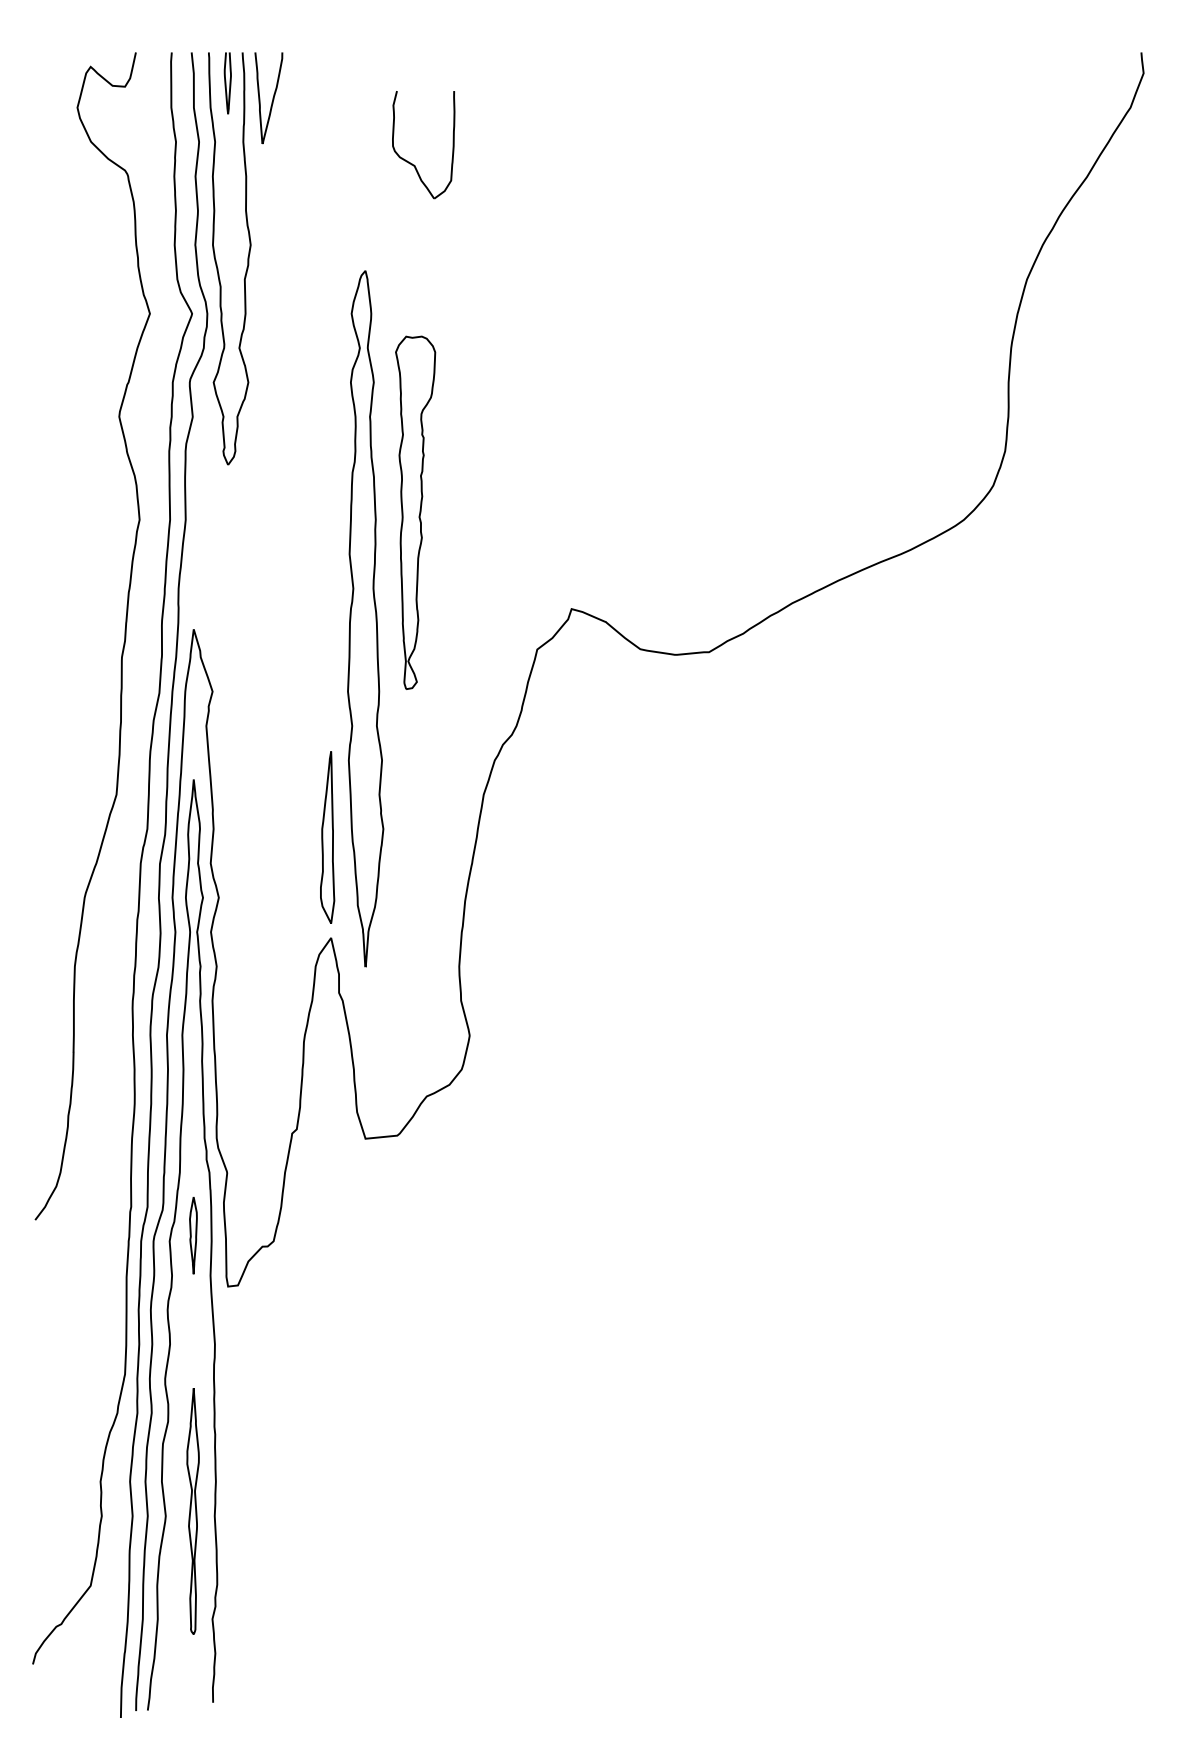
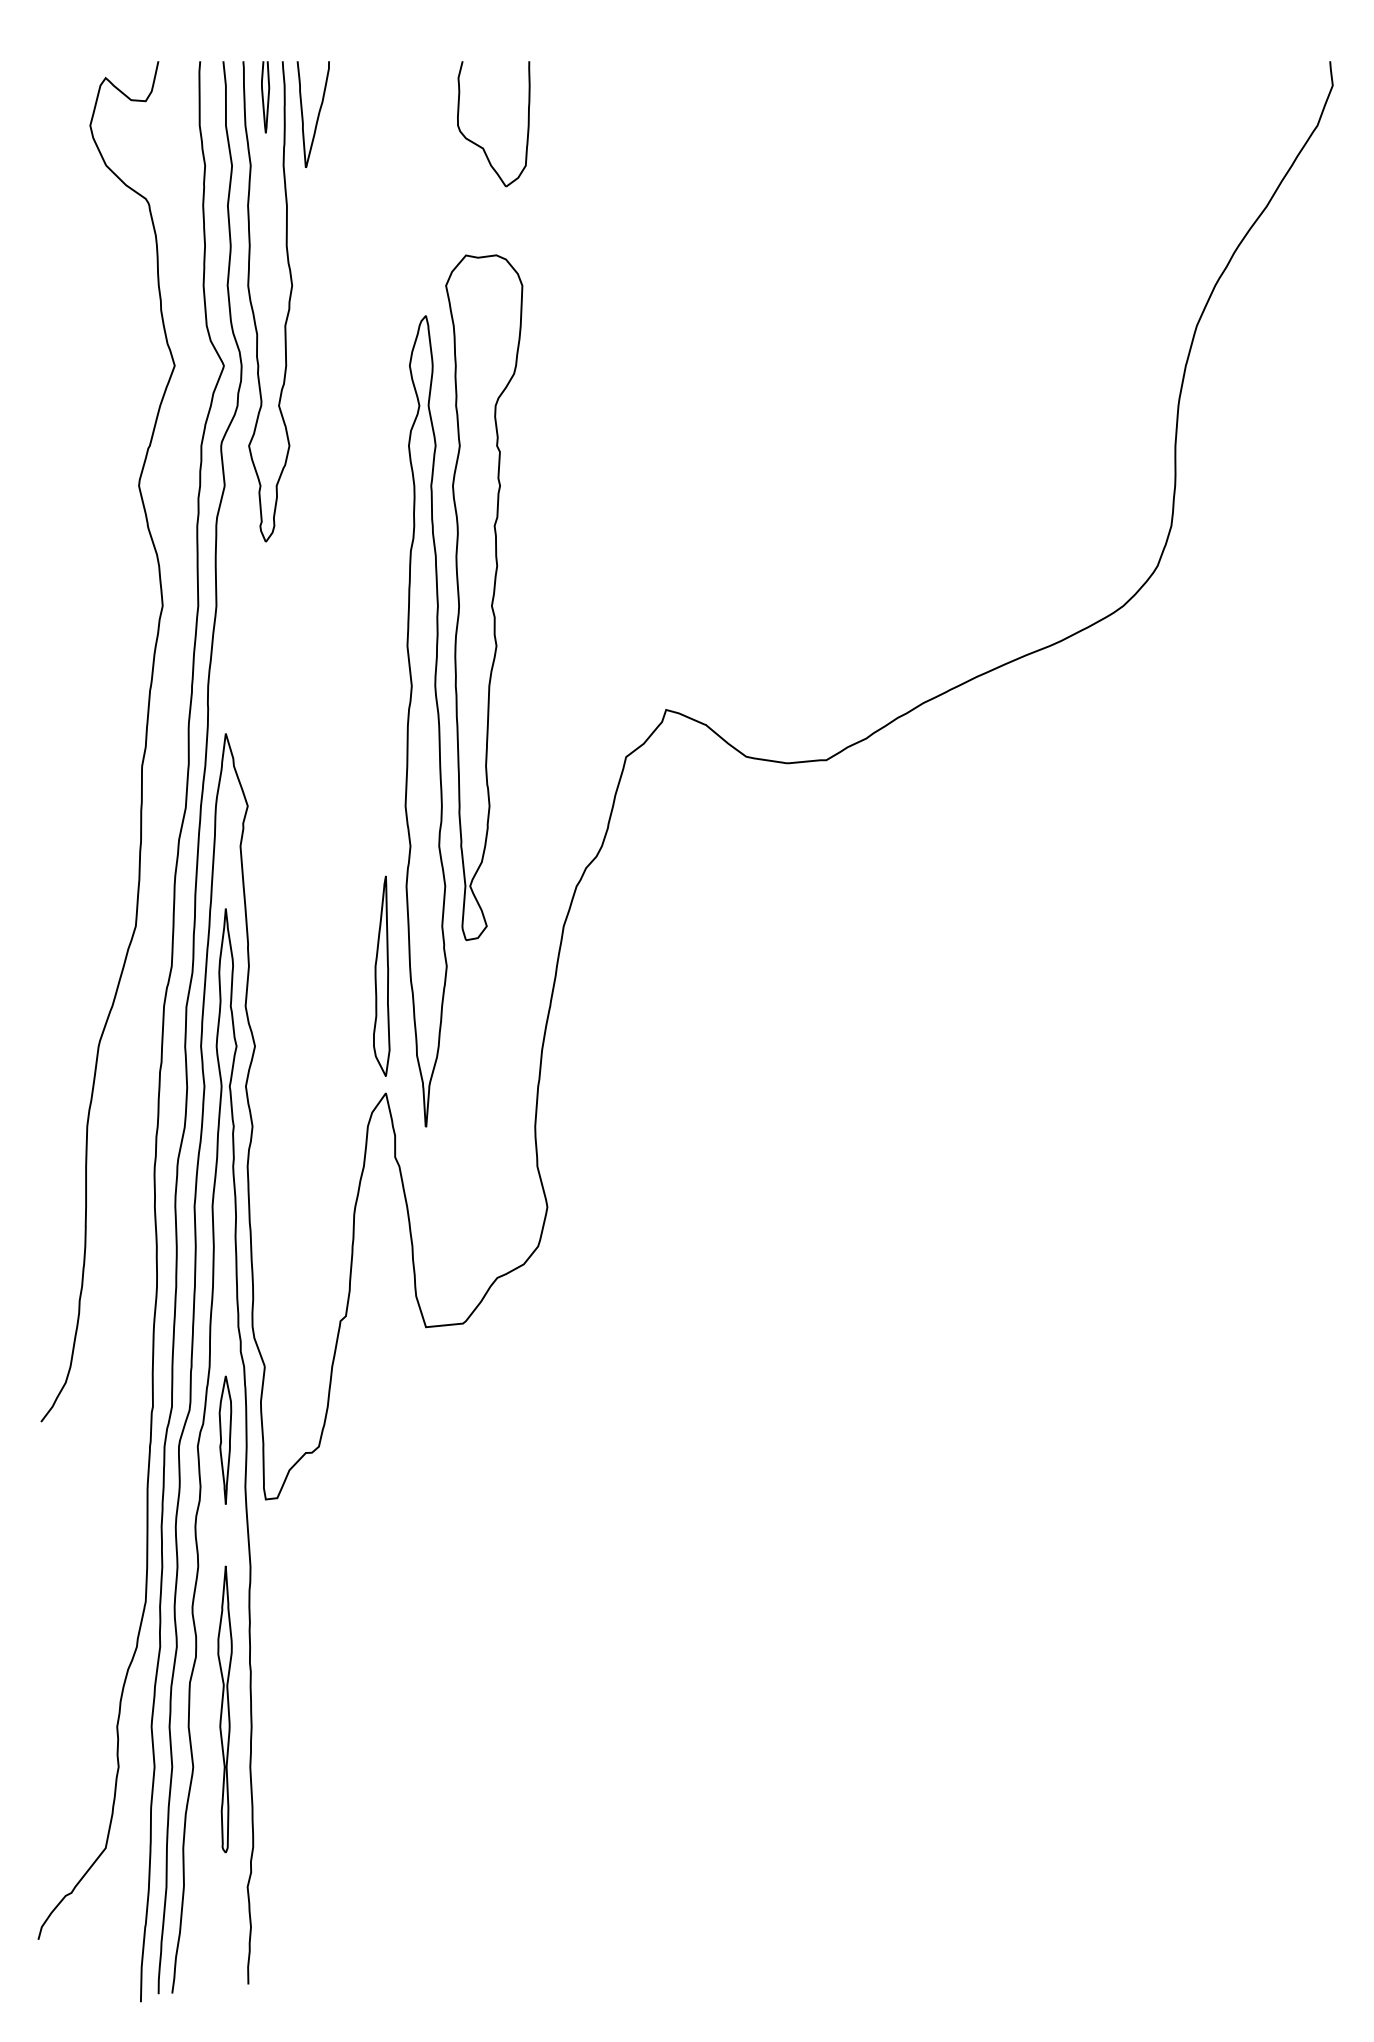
part: (412, 163) -> (480, 145), moved
part: (415, 512) -> (484, 597), size x1.67
part: (193, 1235) -> (225, 1439), size x1.43
part: (192, 1511) -> (224, 1709), moved

